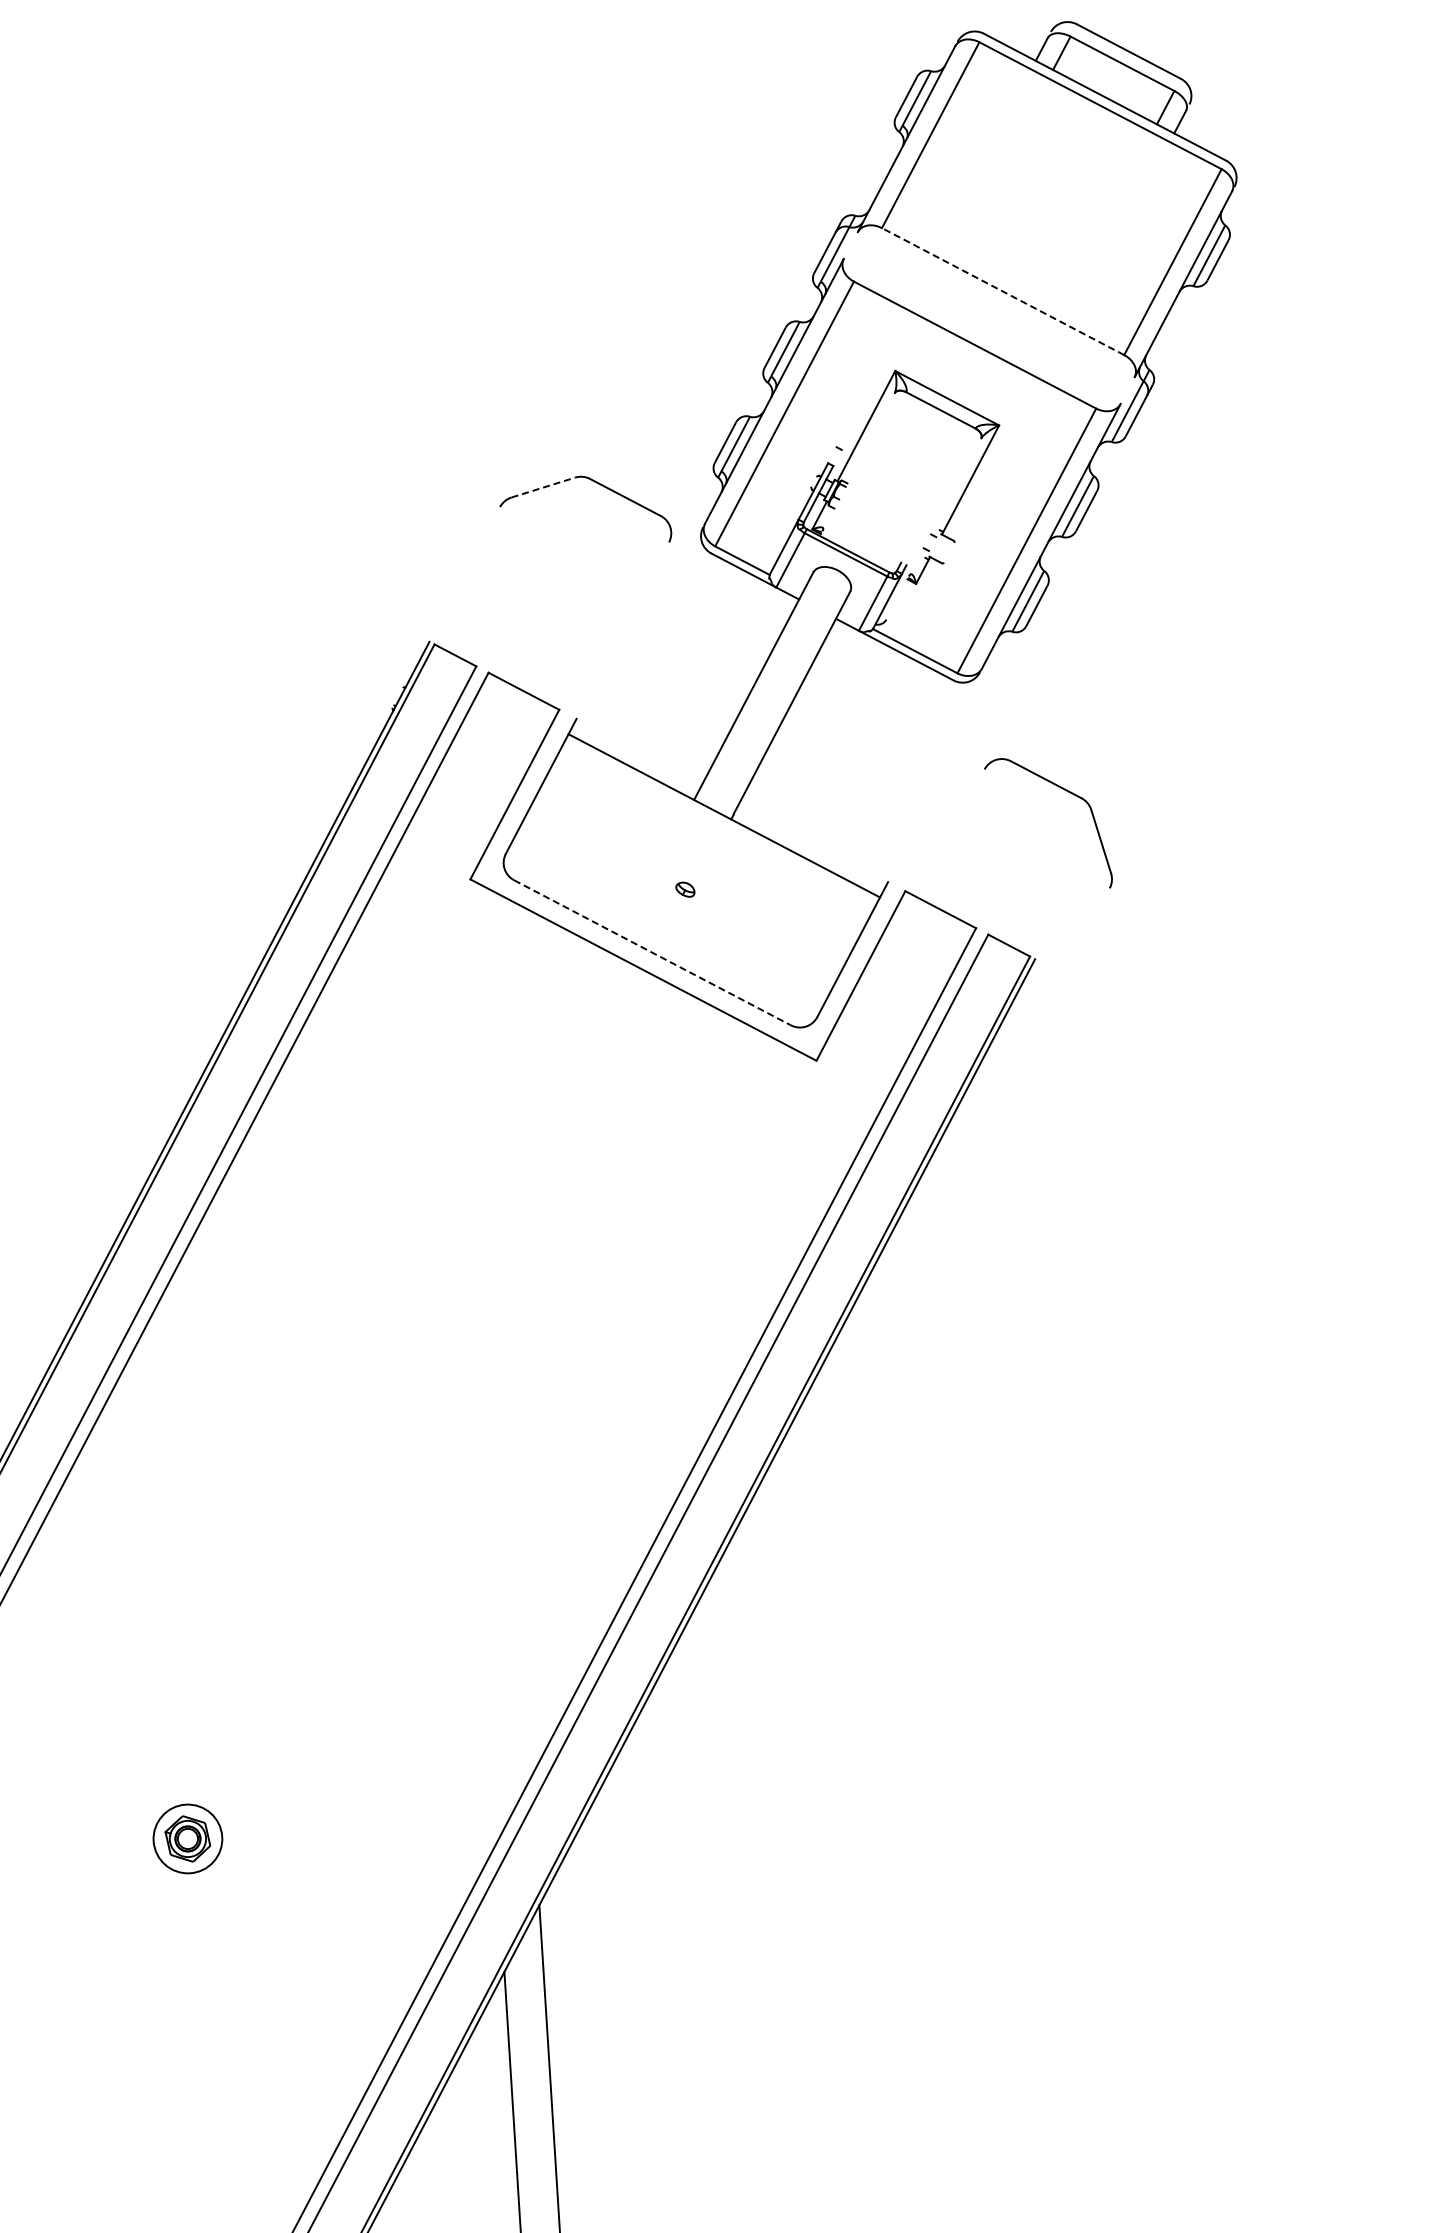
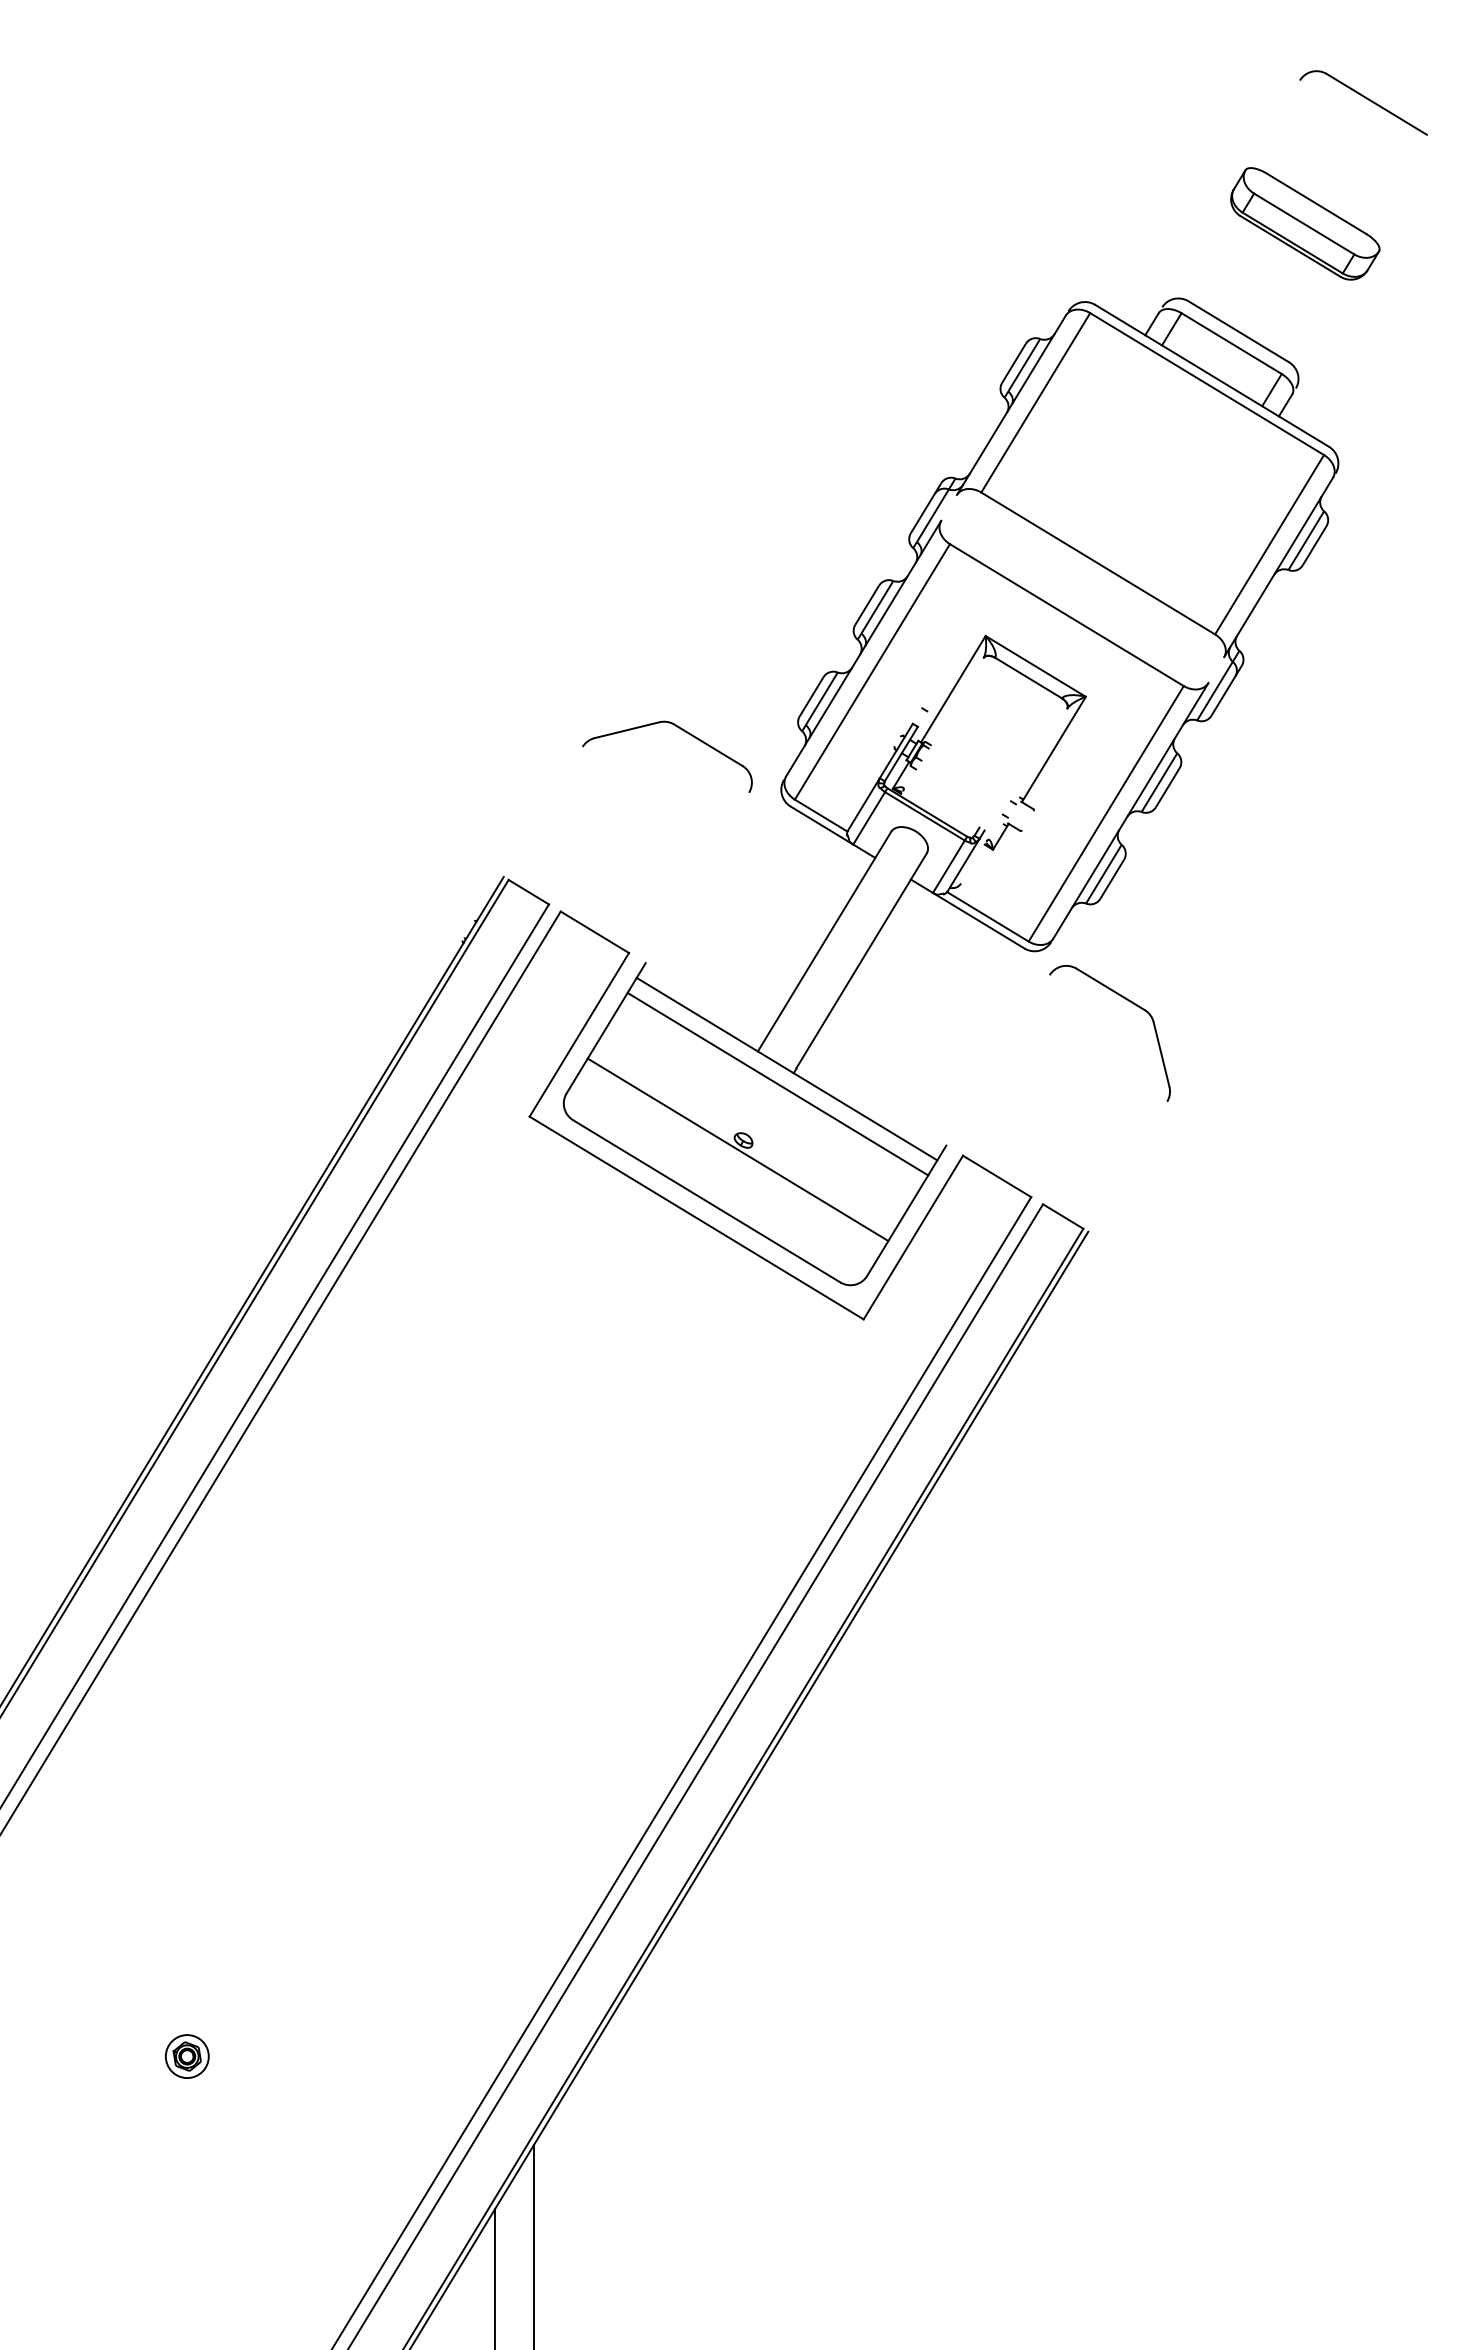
line: (1003, 291) -> (1098, 563), dashed -> solid
line: (543, 487) -> (627, 730), dashed -> solid
part: (1062, 789) -> (1126, 1000), moved
line: (715, 830) -> (777, 1083), added
line: (679, 899) -> (737, 1149), added
line: (653, 952) -> (707, 1201), dashed -> solid
part: (186, 1838) -> (186, 2056), size x0.62

